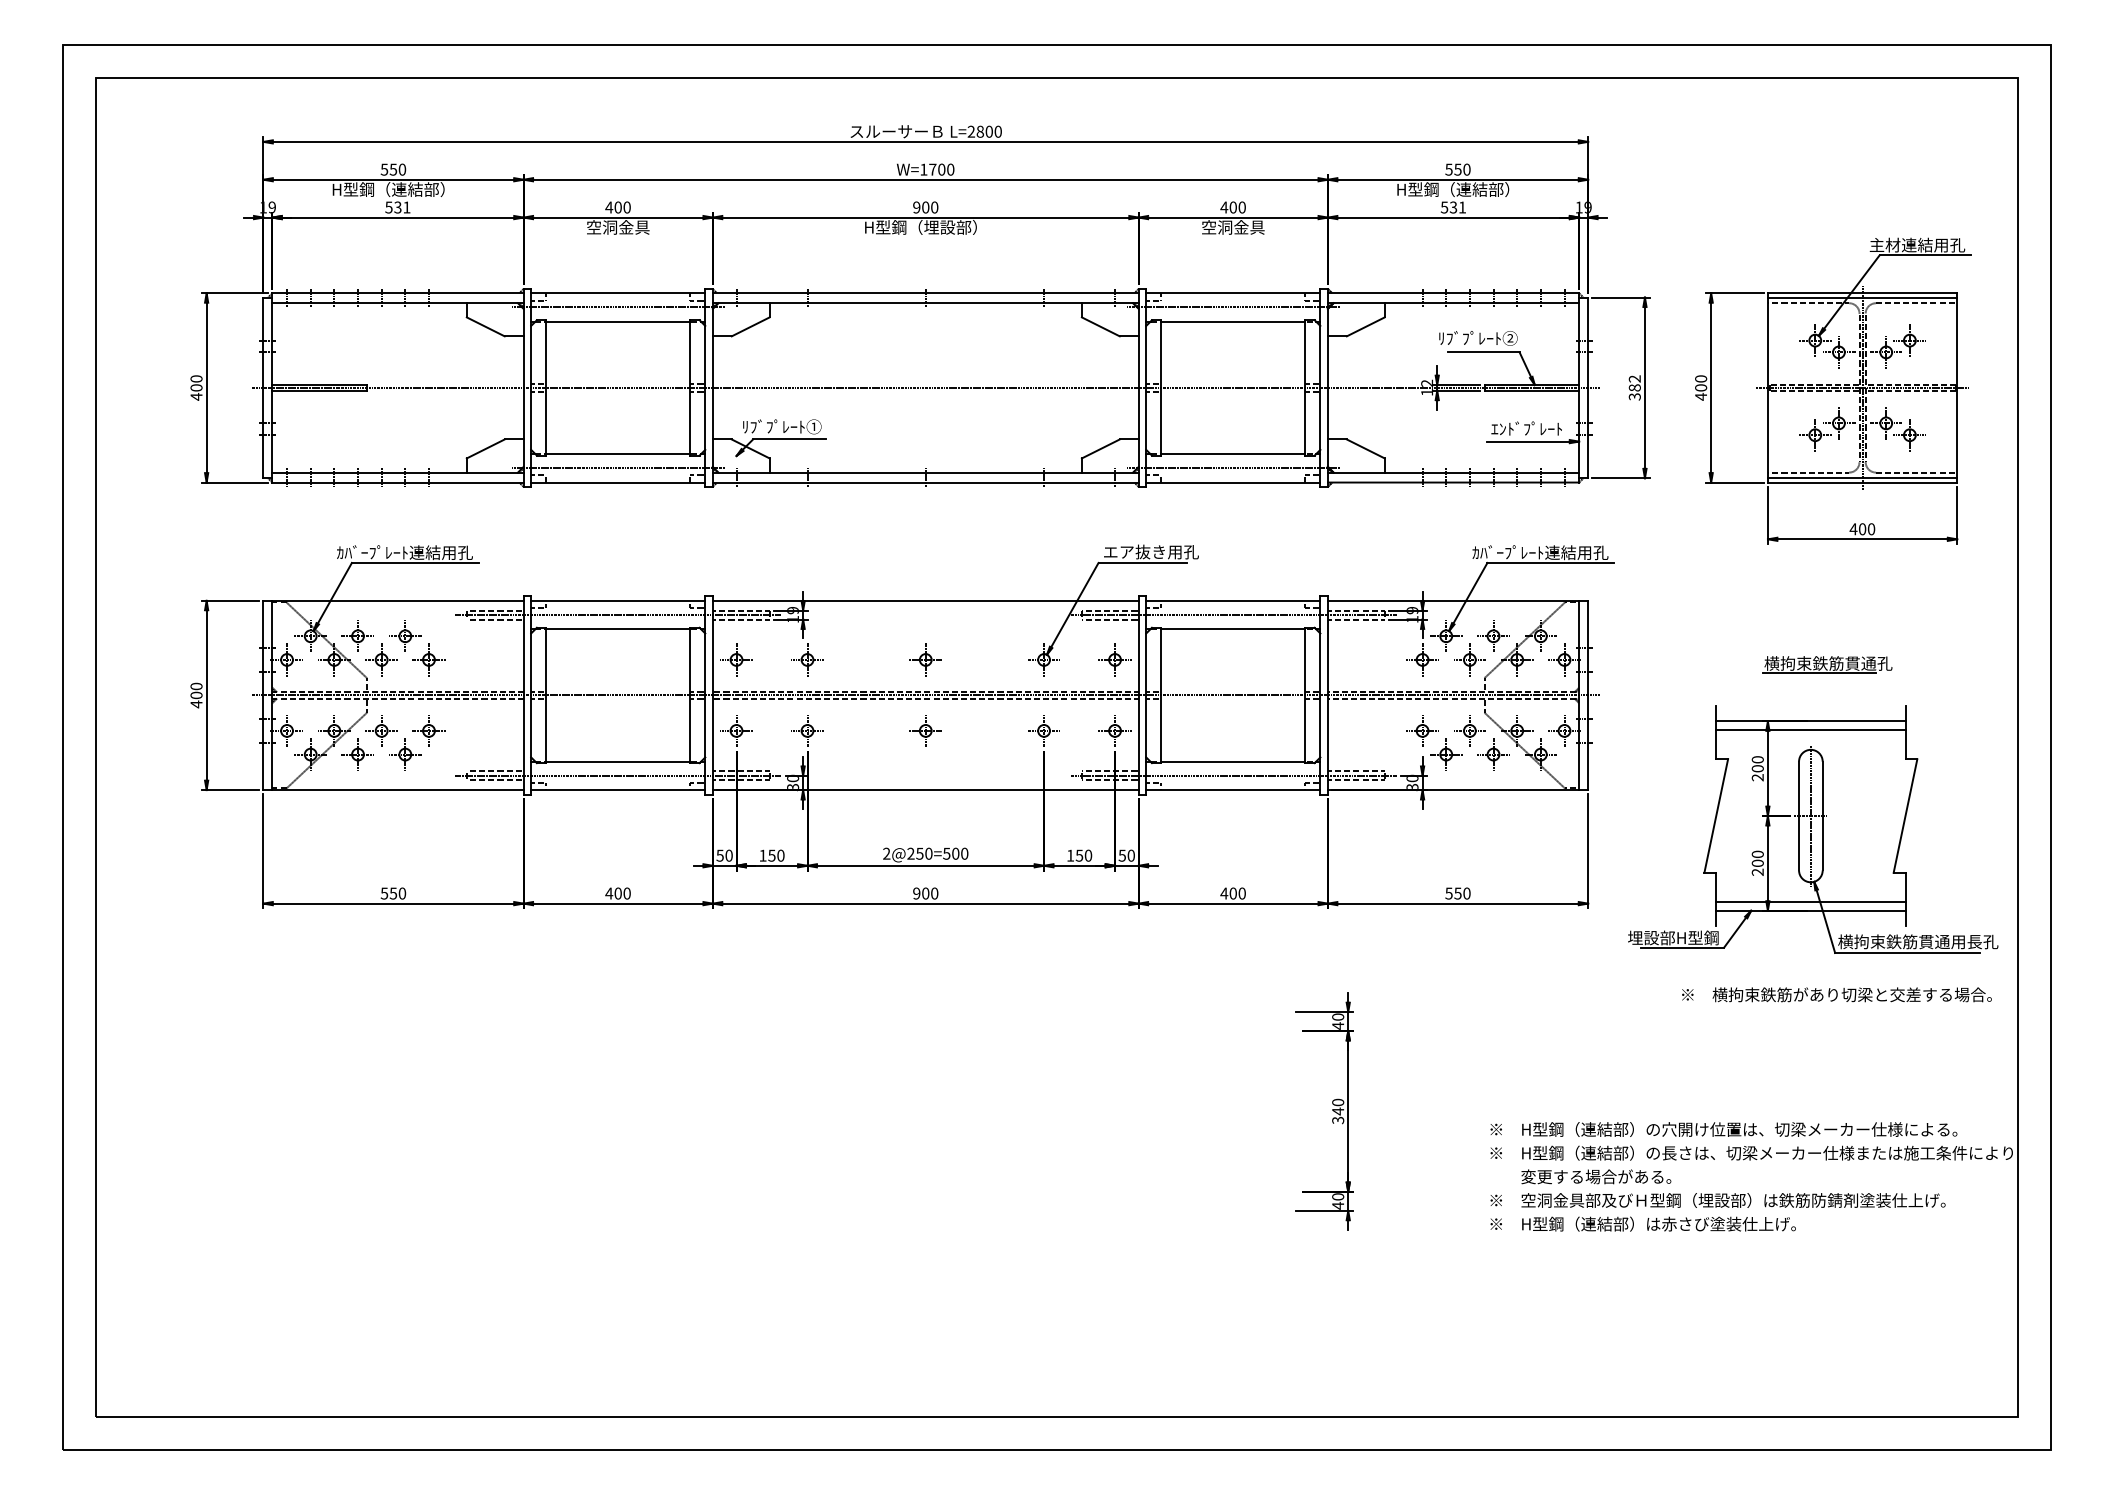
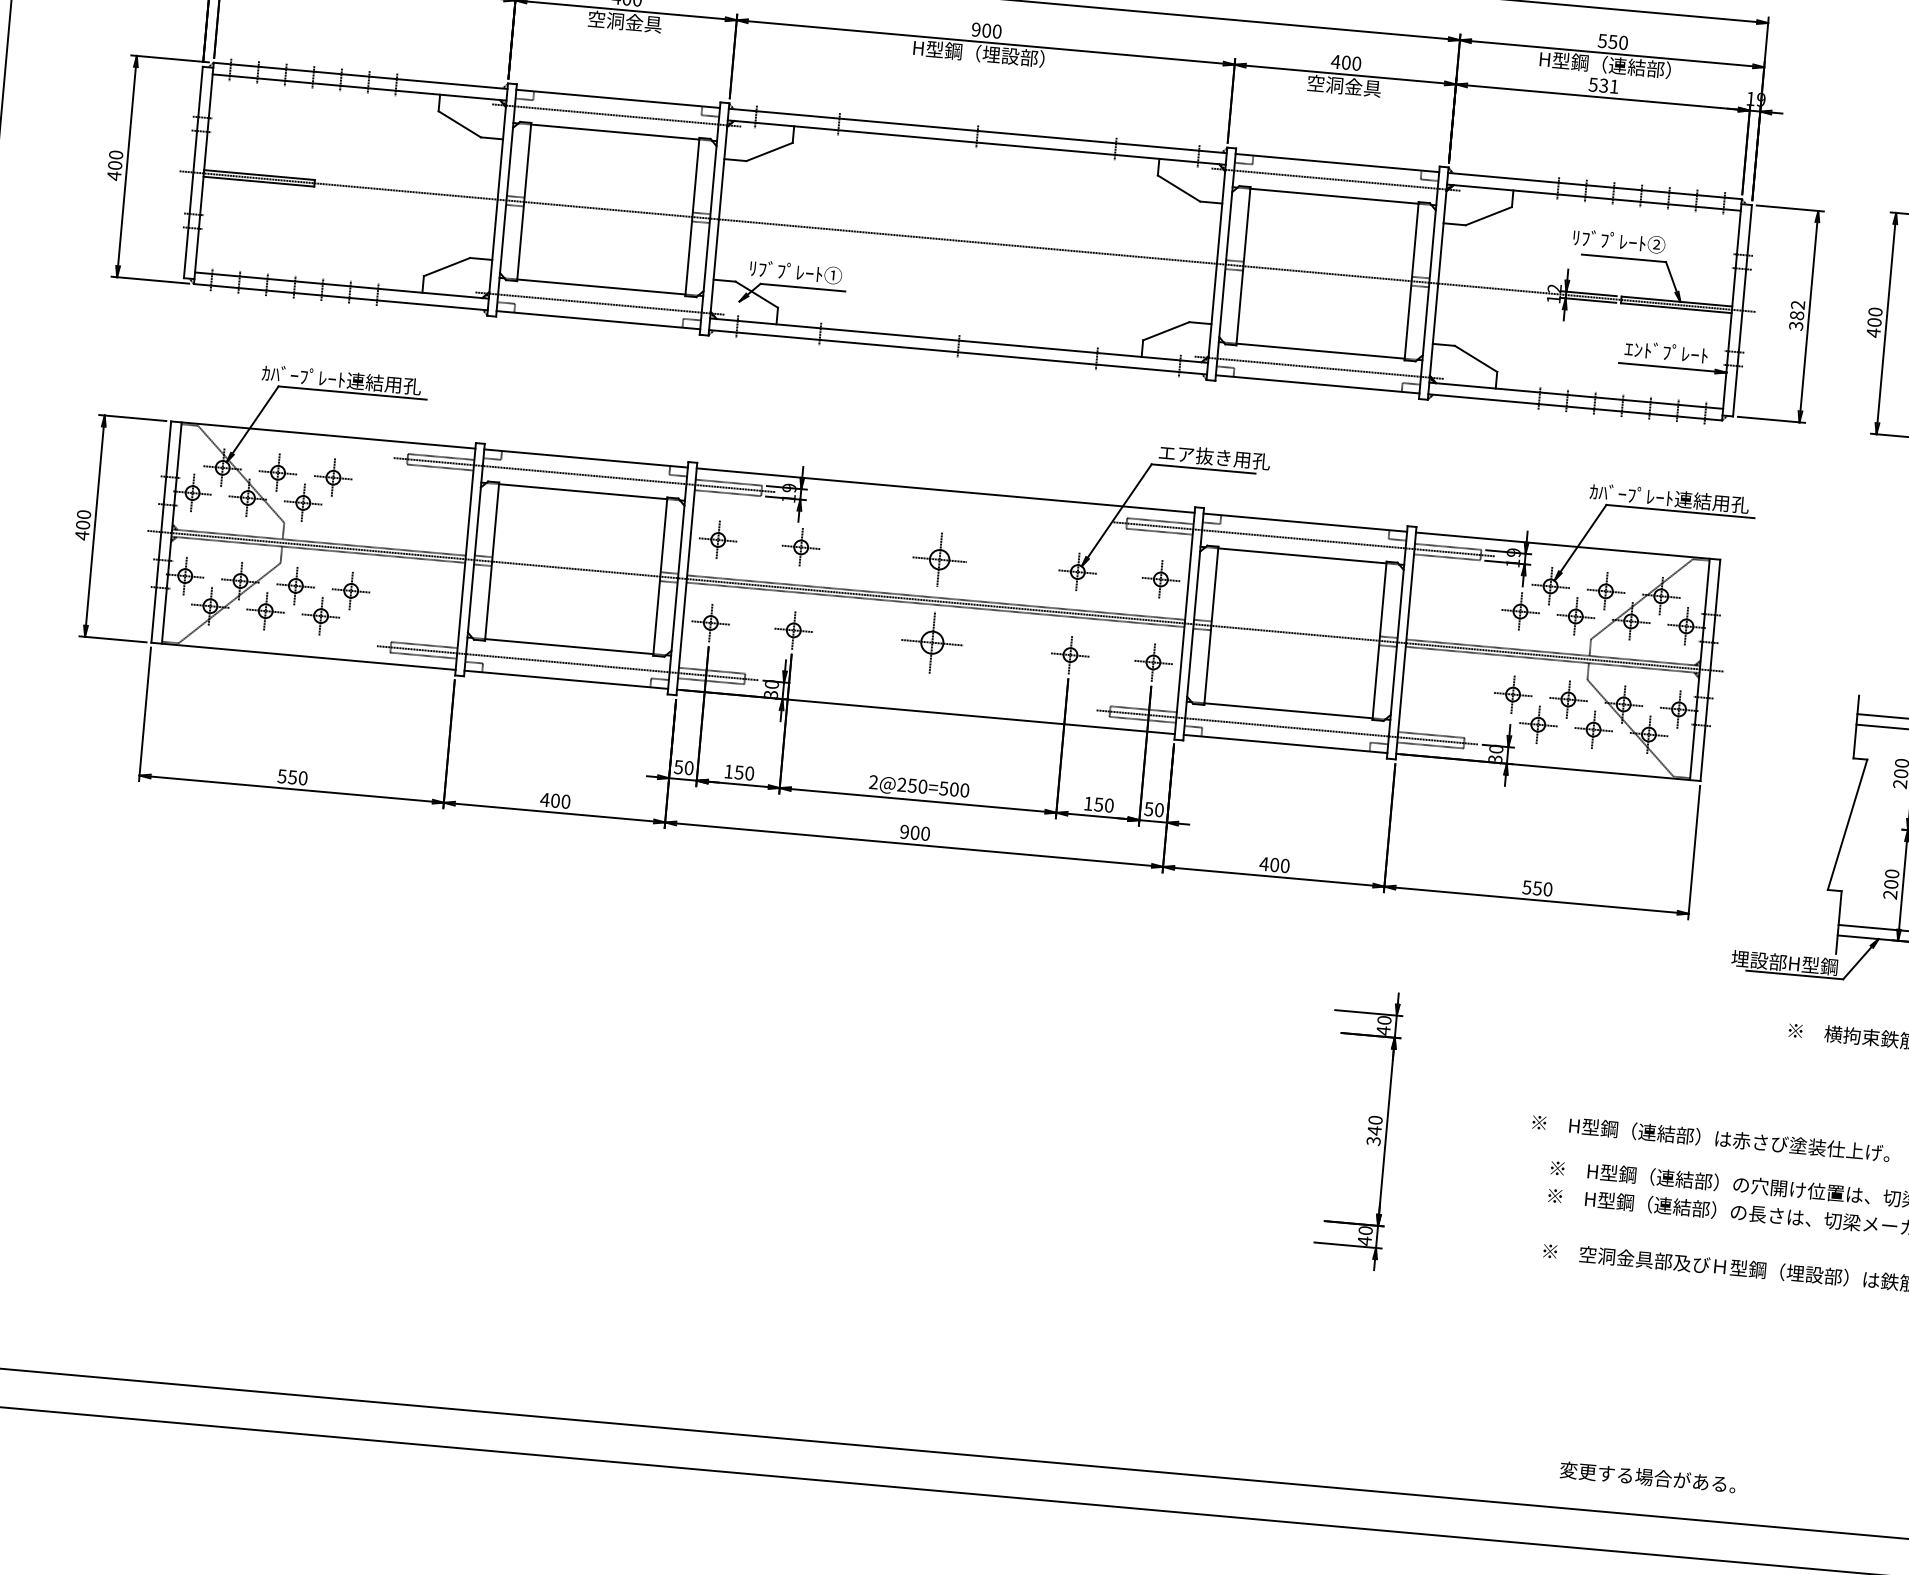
part: (428, 659) -> (358, 507), removed
part: (925, 659) -> (939, 559), size x1.4
part: (925, 730) -> (931, 642), size x1.6
text: (1596, 1176) -> (1648, 1476), moved
text: (1642, 1223) -> (1710, 1137), moved

